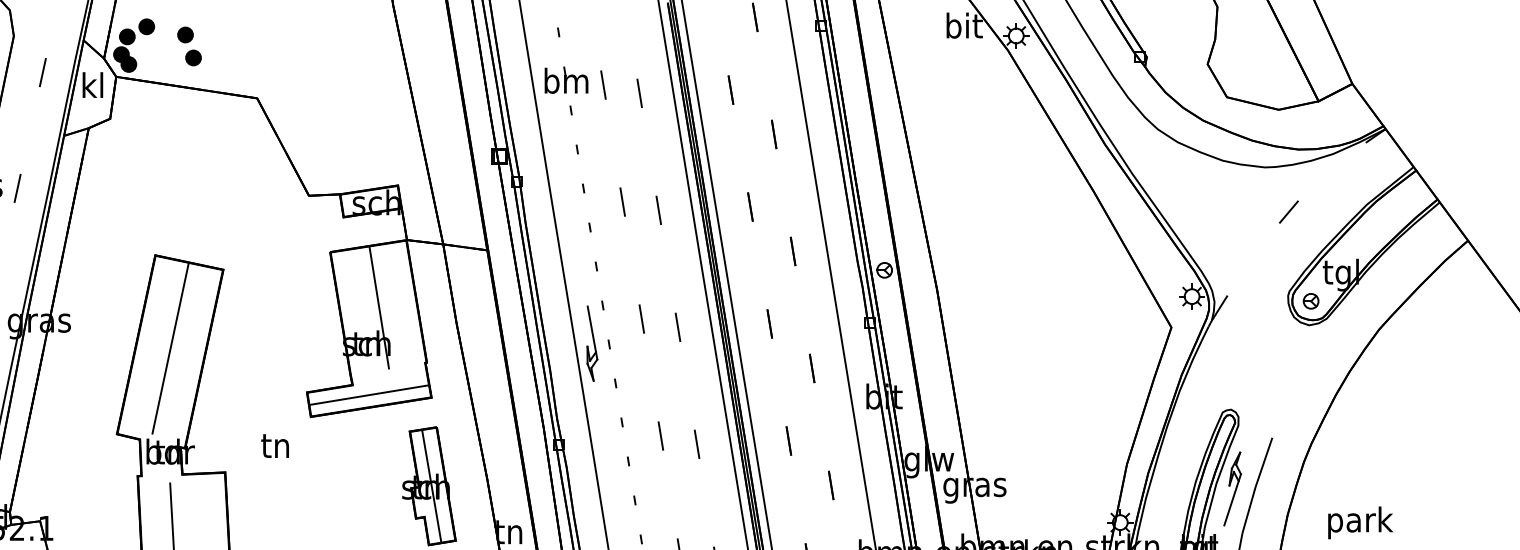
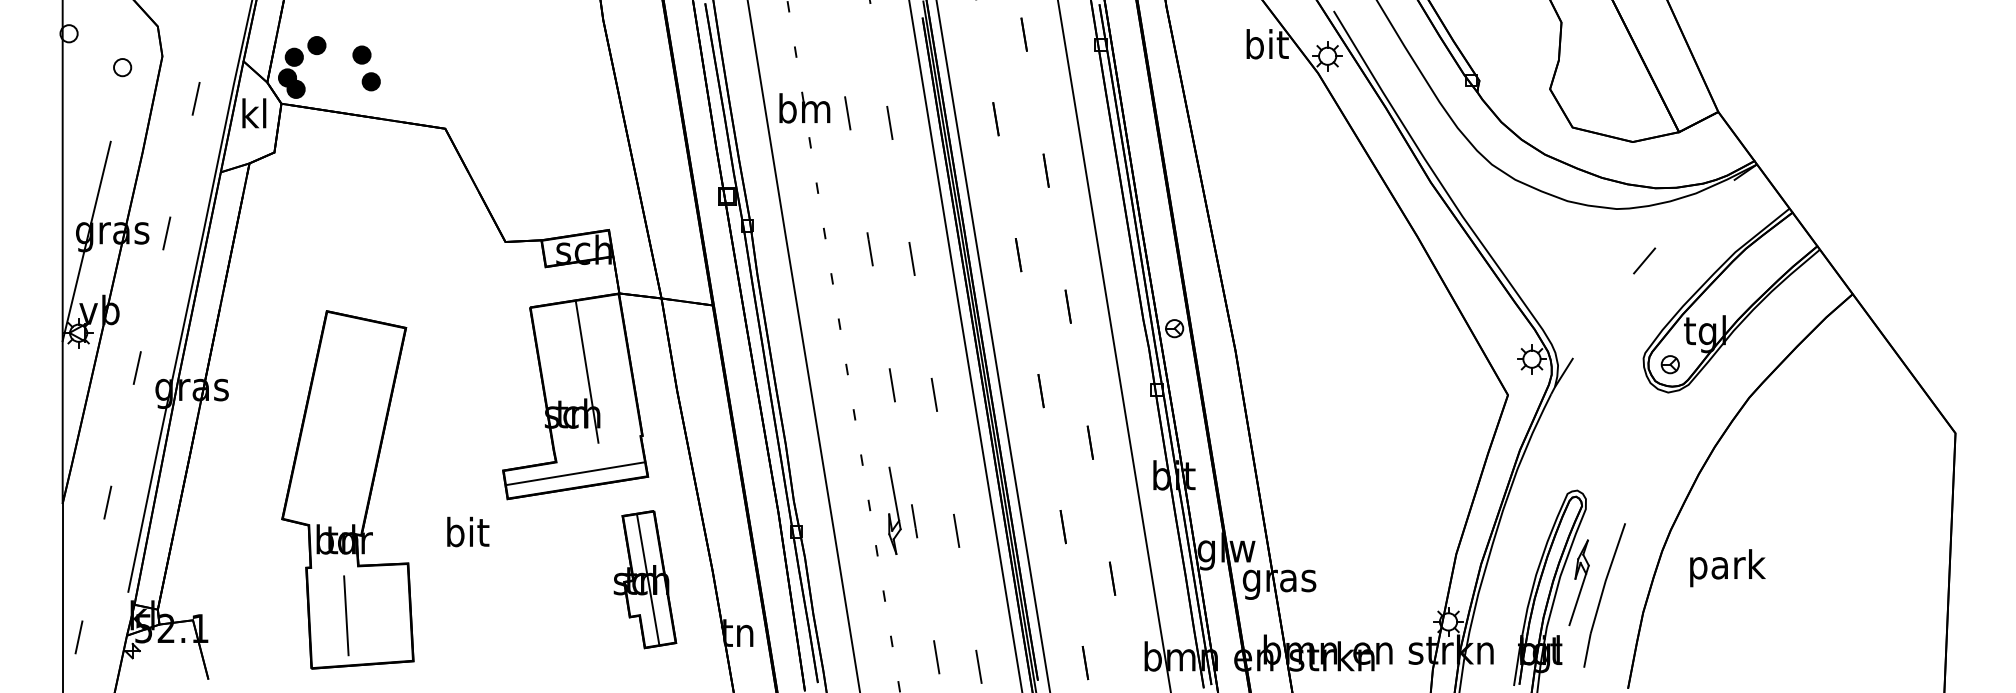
part: (592, 343) -> (894, 510), moved
line: (170, 348) -> (344, 419), removed
text: (277, 444) -> (468, 531), tn -> bit
text: (1360, 523) -> (1727, 568), moved

